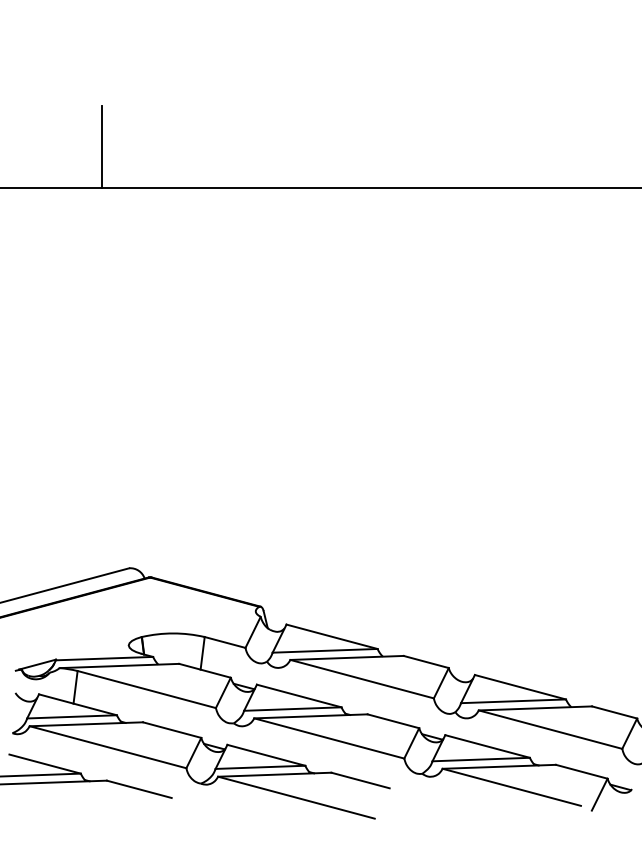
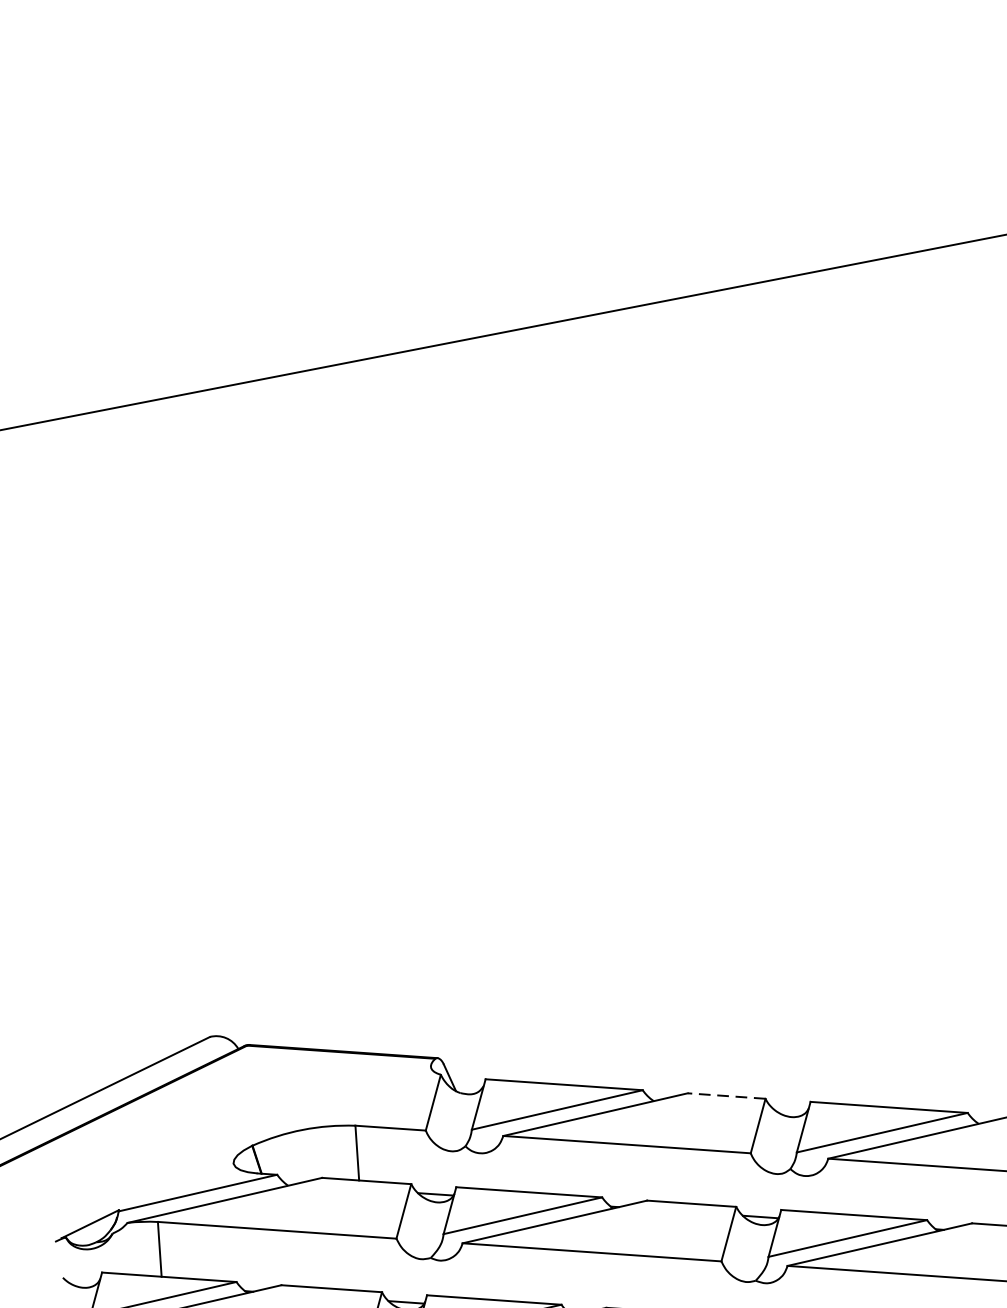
line: (102, 146) -> (31, 354), removed
line: (425, 661) -> (725, 1095), solid -> dashed

